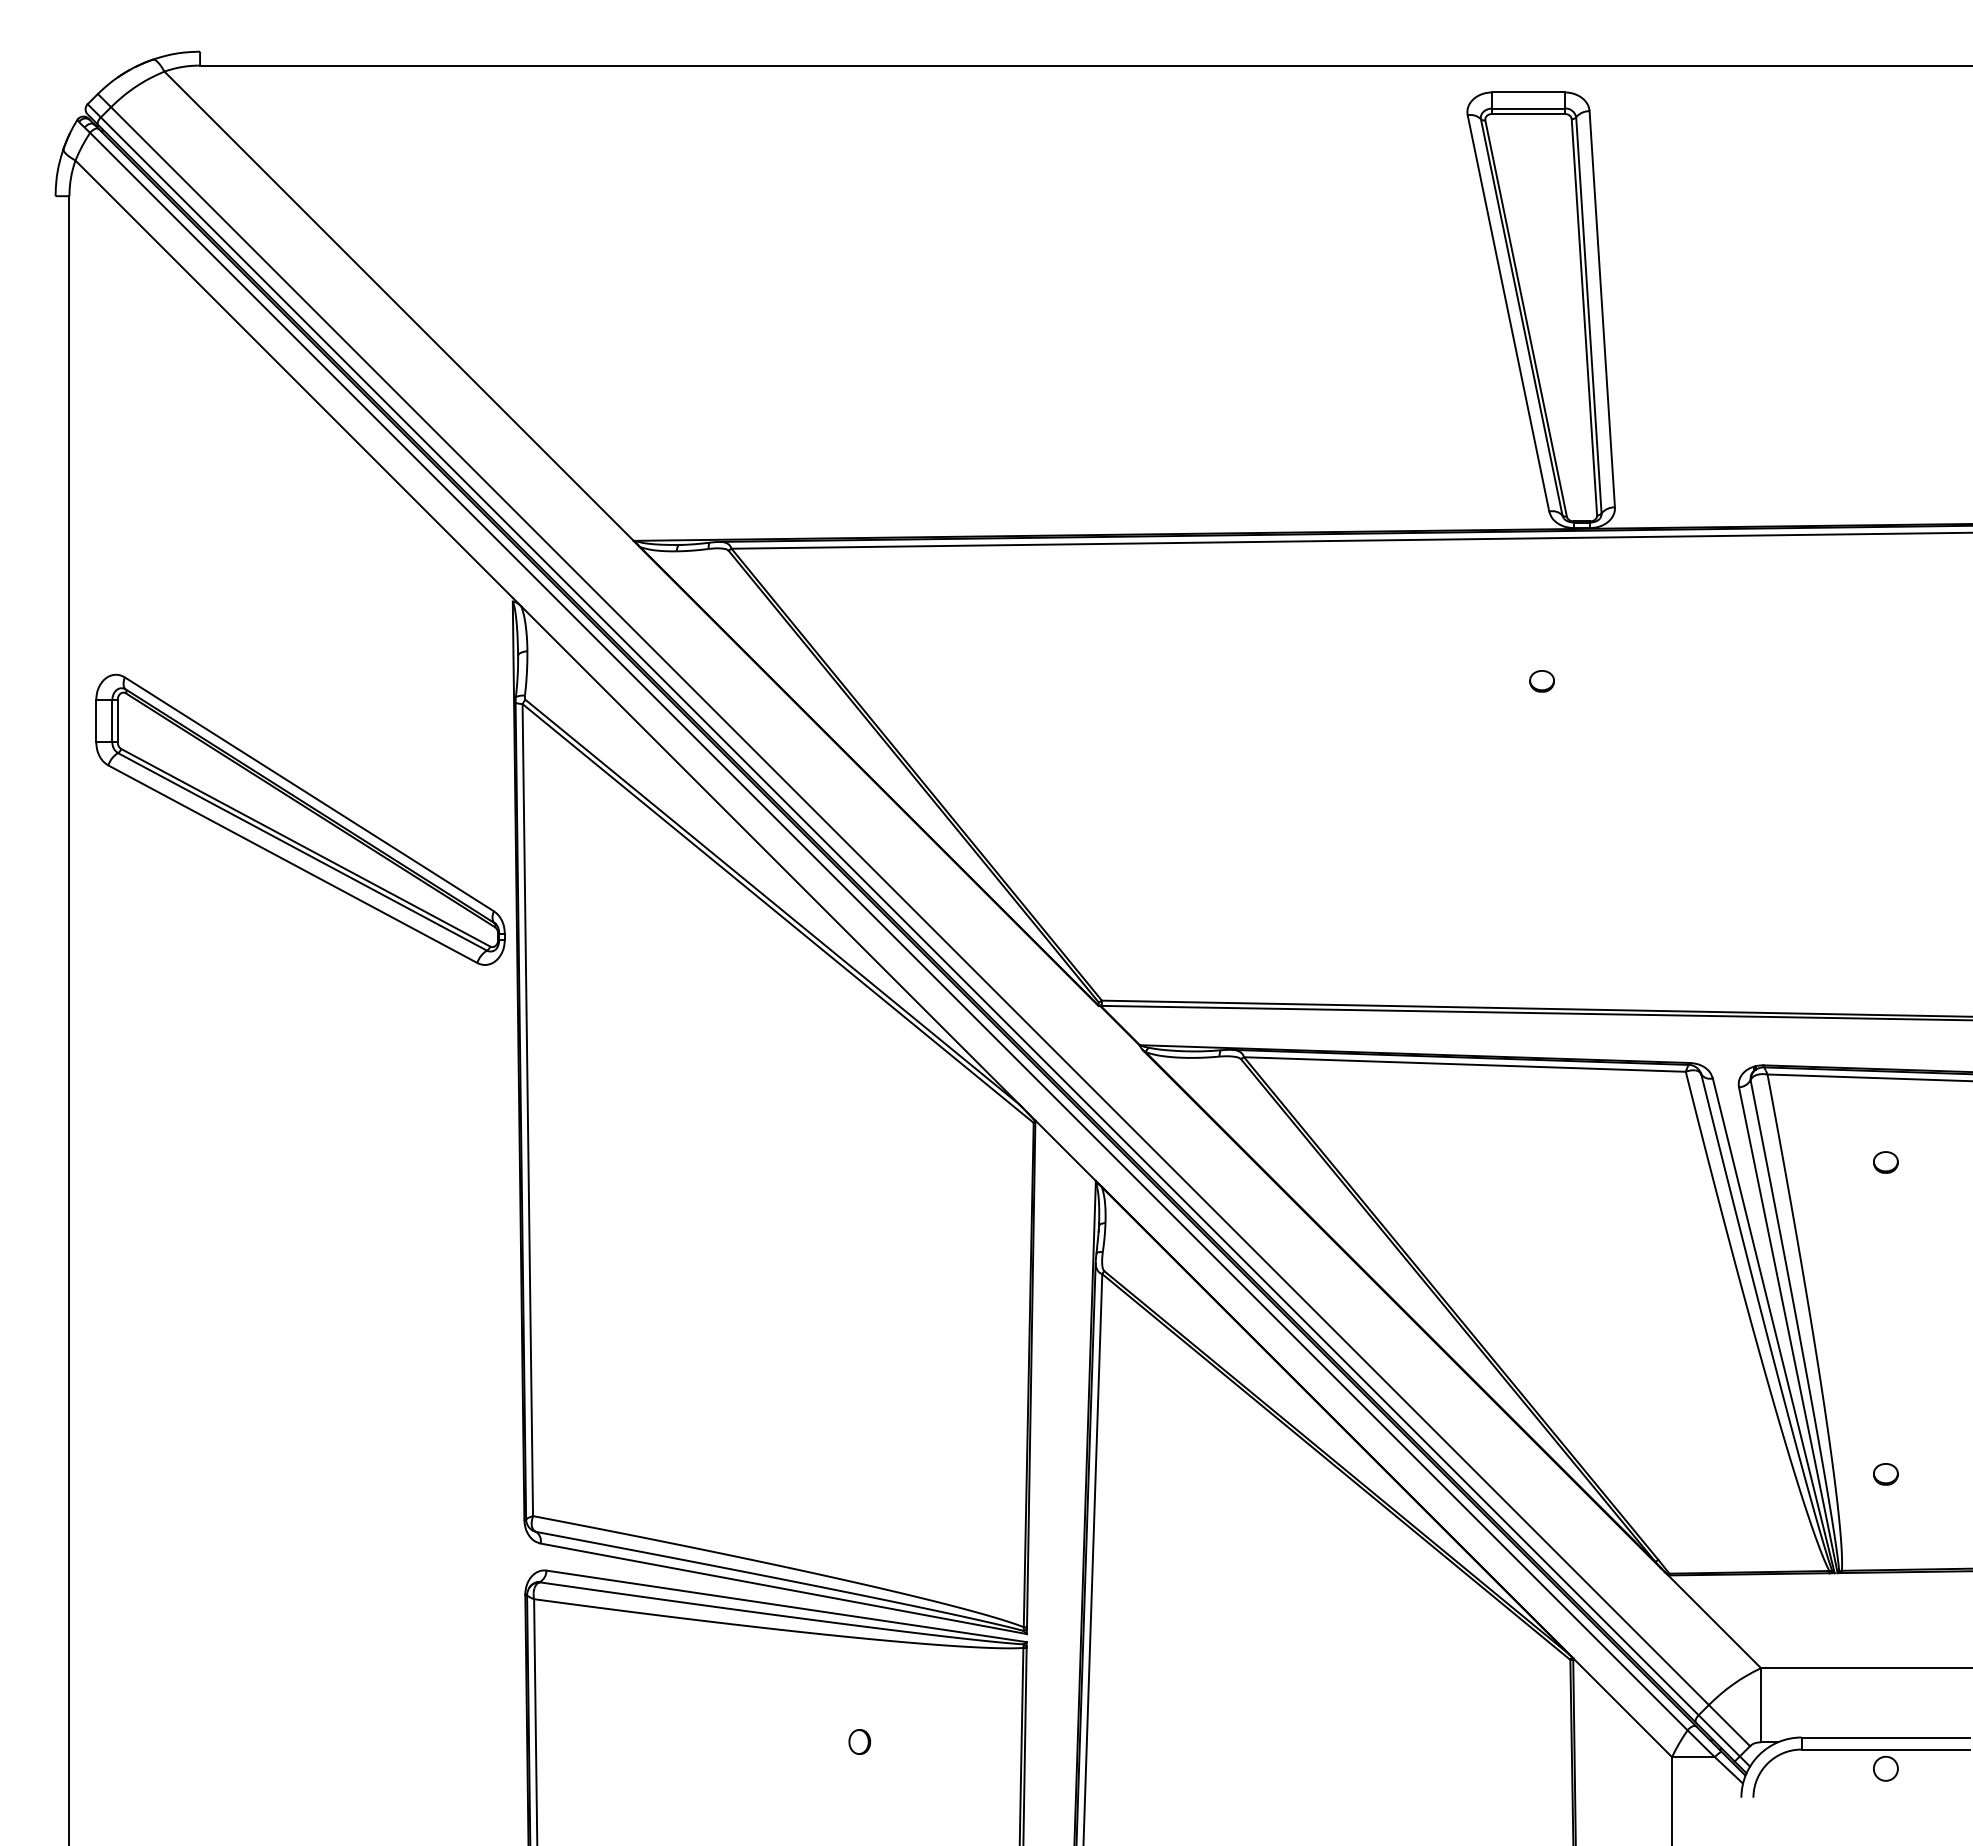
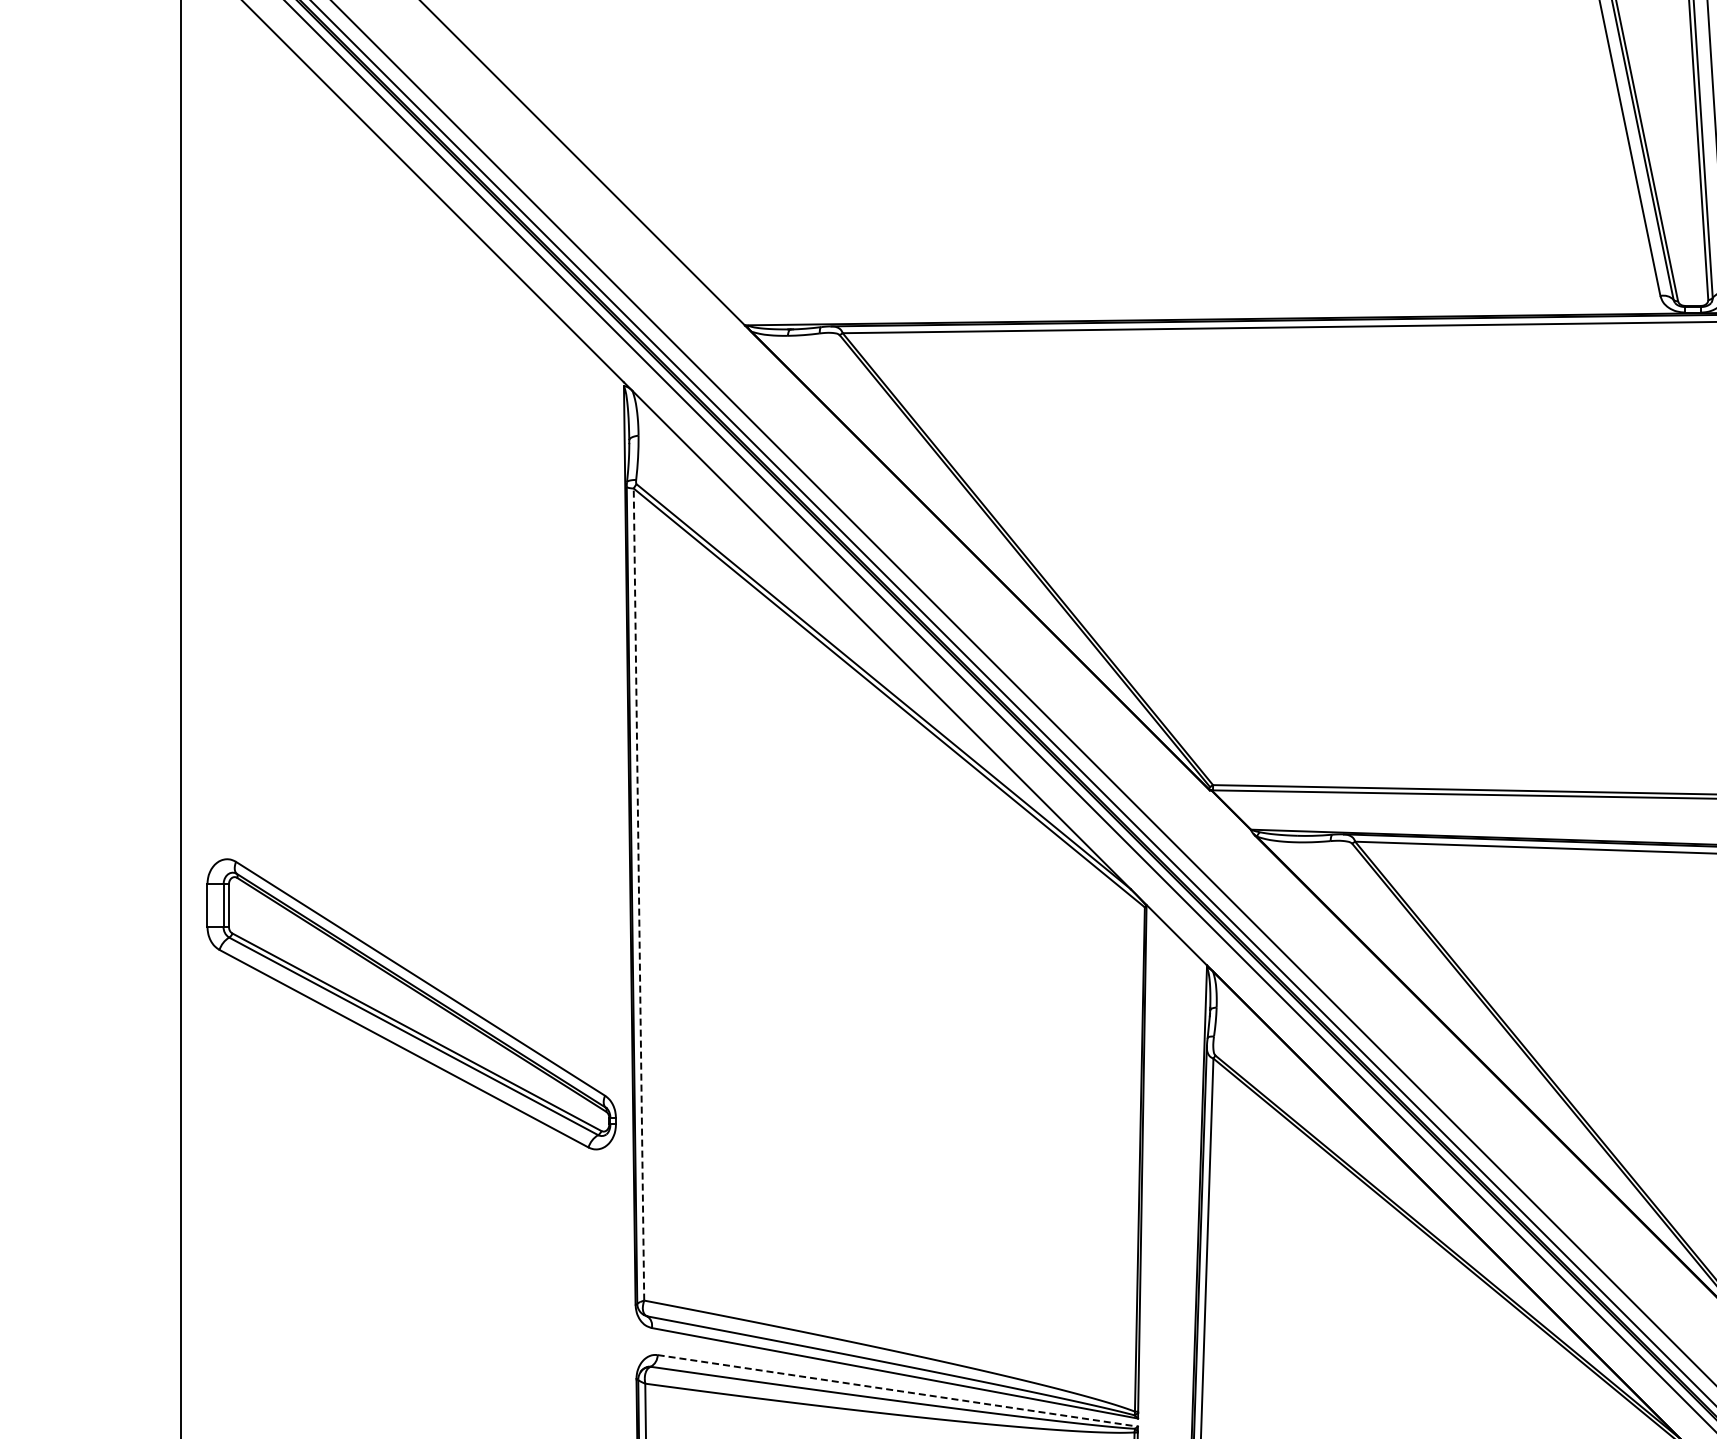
part: (1541, 681) -> (1652, 465), removed
part: (300, 819) -> (411, 1003), moved
line: (527, 1109) -> (638, 893), solid -> dashed
line: (786, 1606) -> (897, 1390), solid -> dashed

